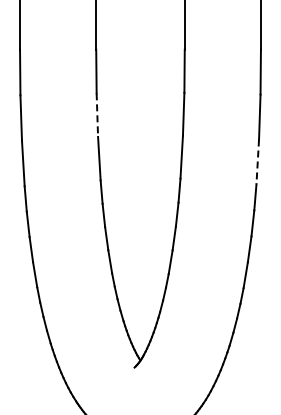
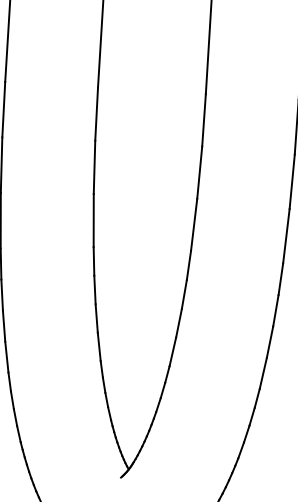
line: (97, 115) -> (94, 167), dashed -> solid
line: (257, 162) -> (286, 236), dashed -> solid

